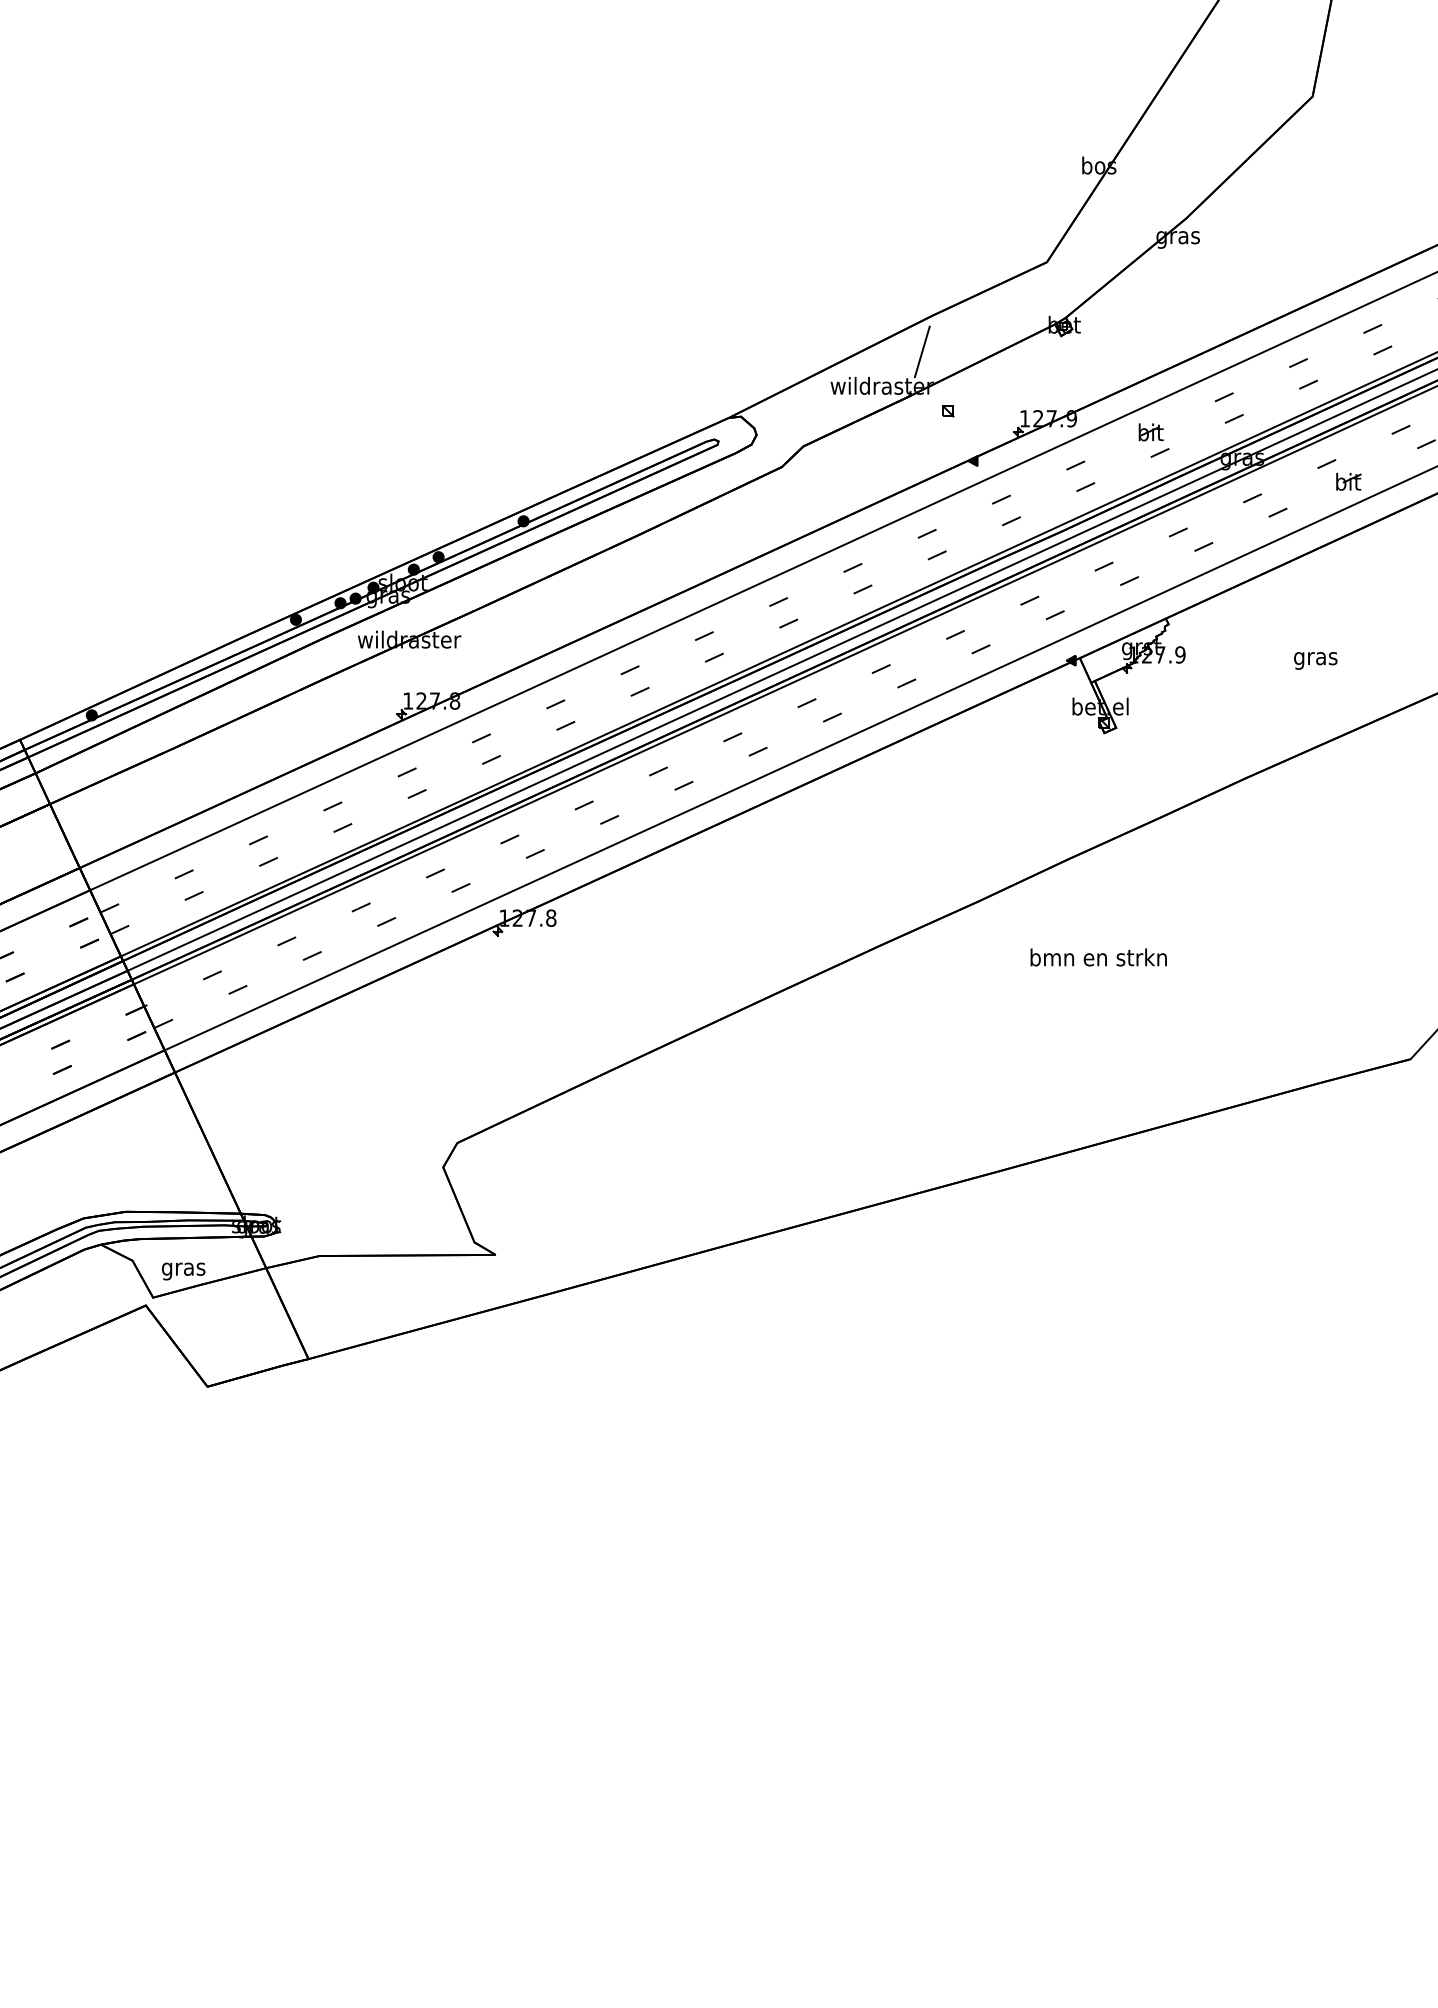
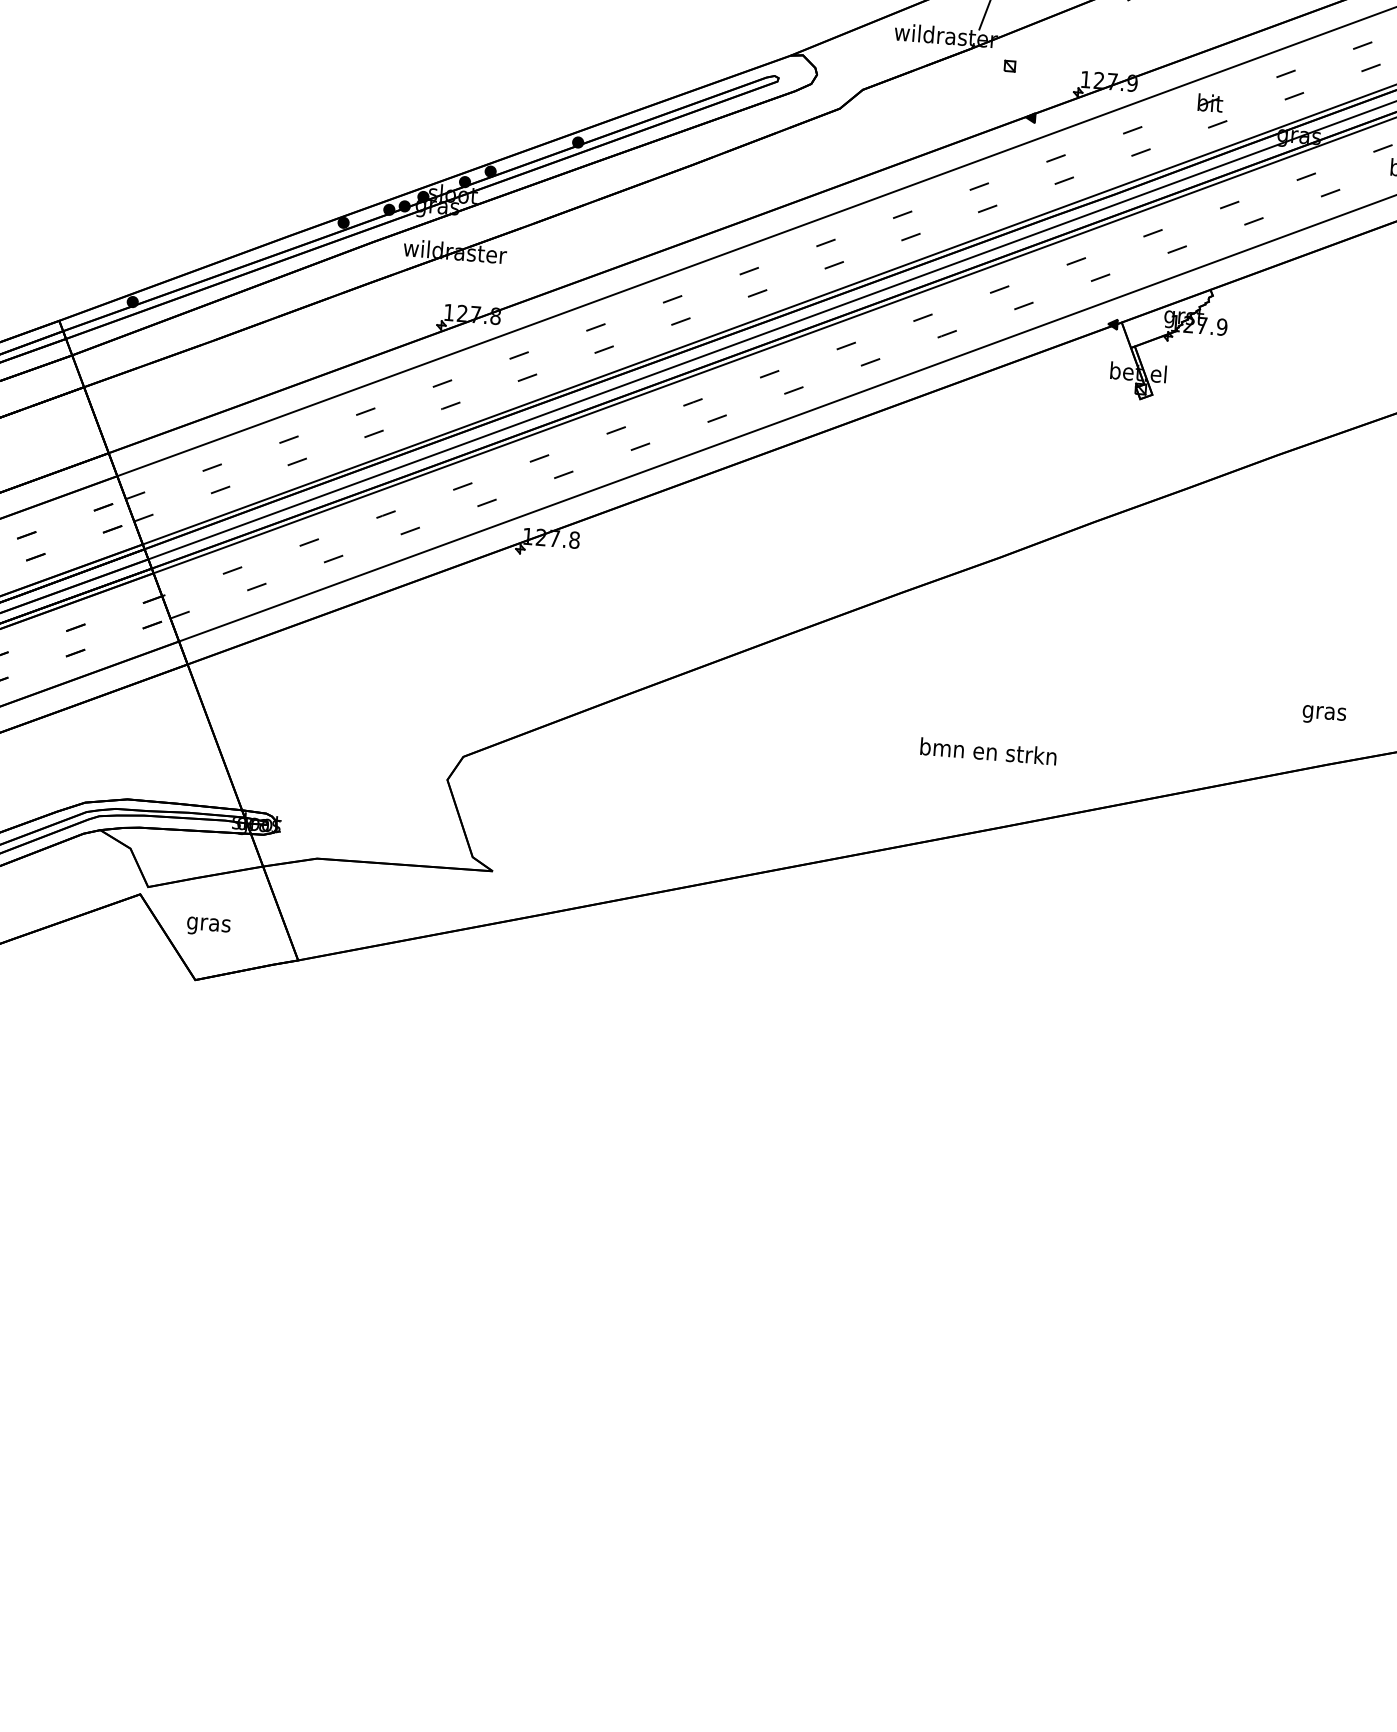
text: (1315, 660) -> (1324, 714), moved
text: (1098, 957) -> (988, 751), moved
text: (183, 1271) -> (208, 926), moved

